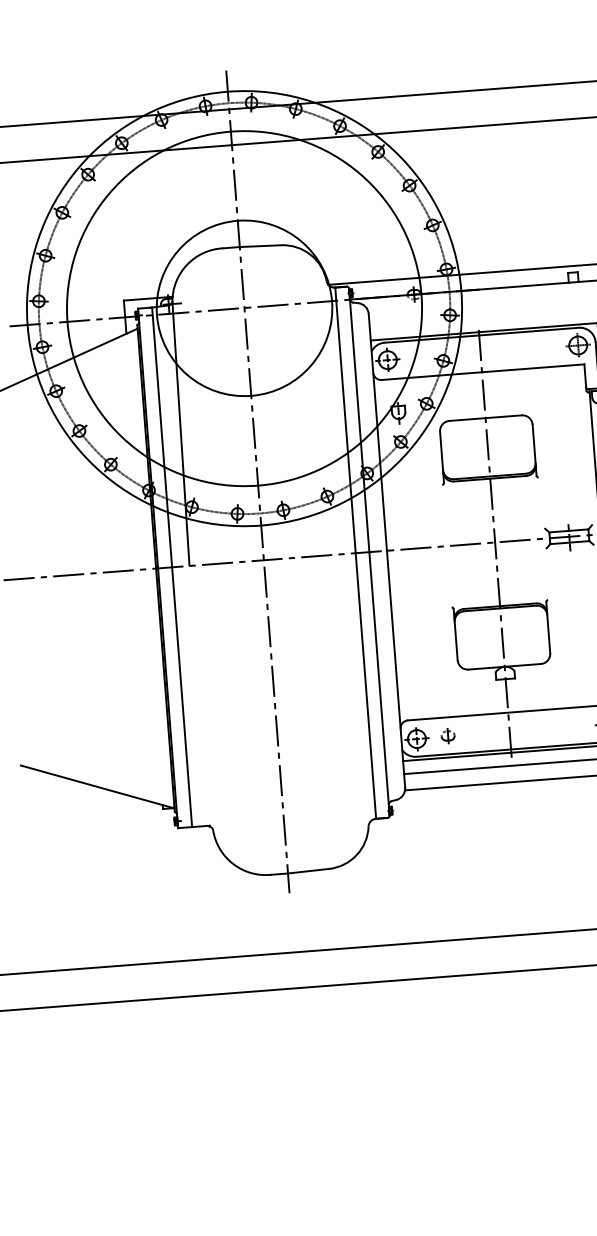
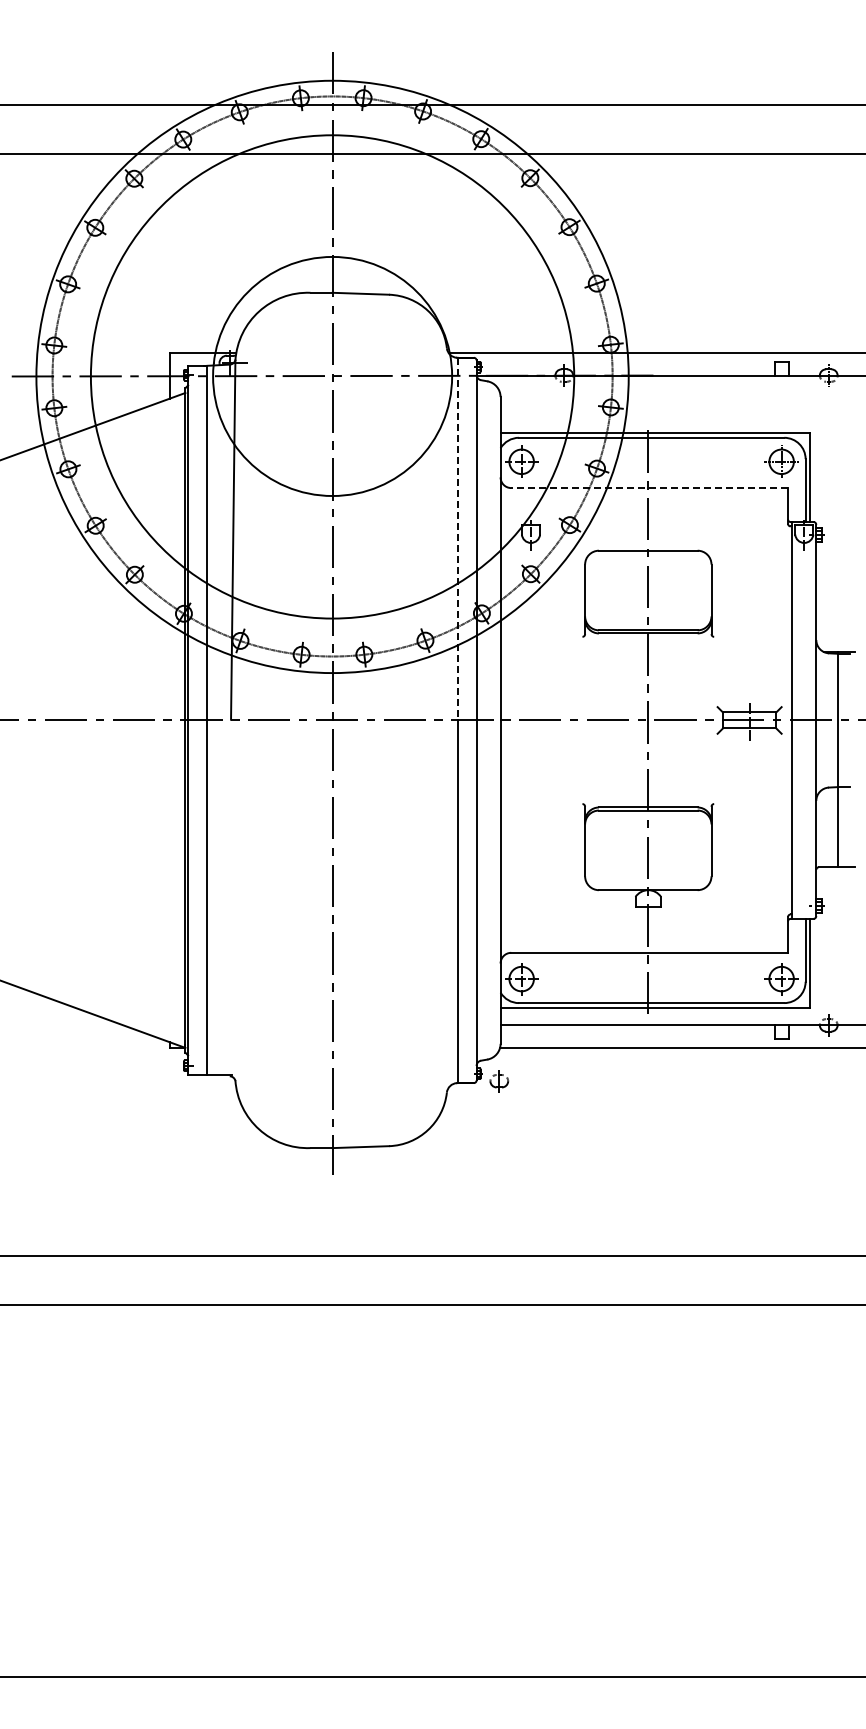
line: (482, 372) -> (649, 488), solid -> dashed
line: (345, 420) -> (457, 539), solid -> dashed
part: (448, 736) -> (499, 1081), moved

